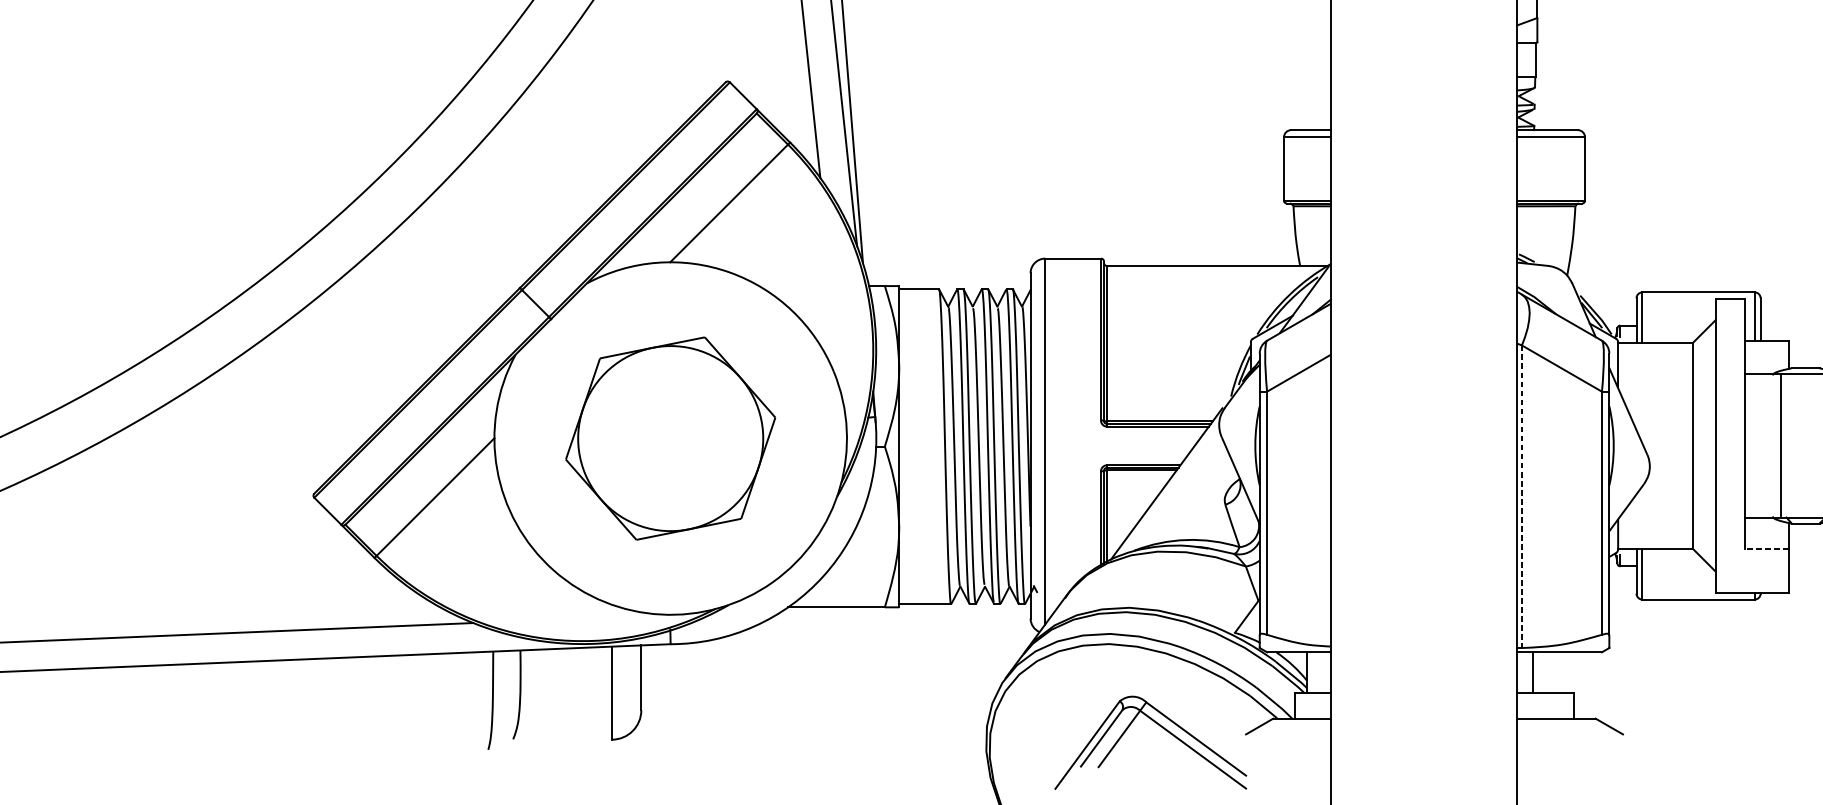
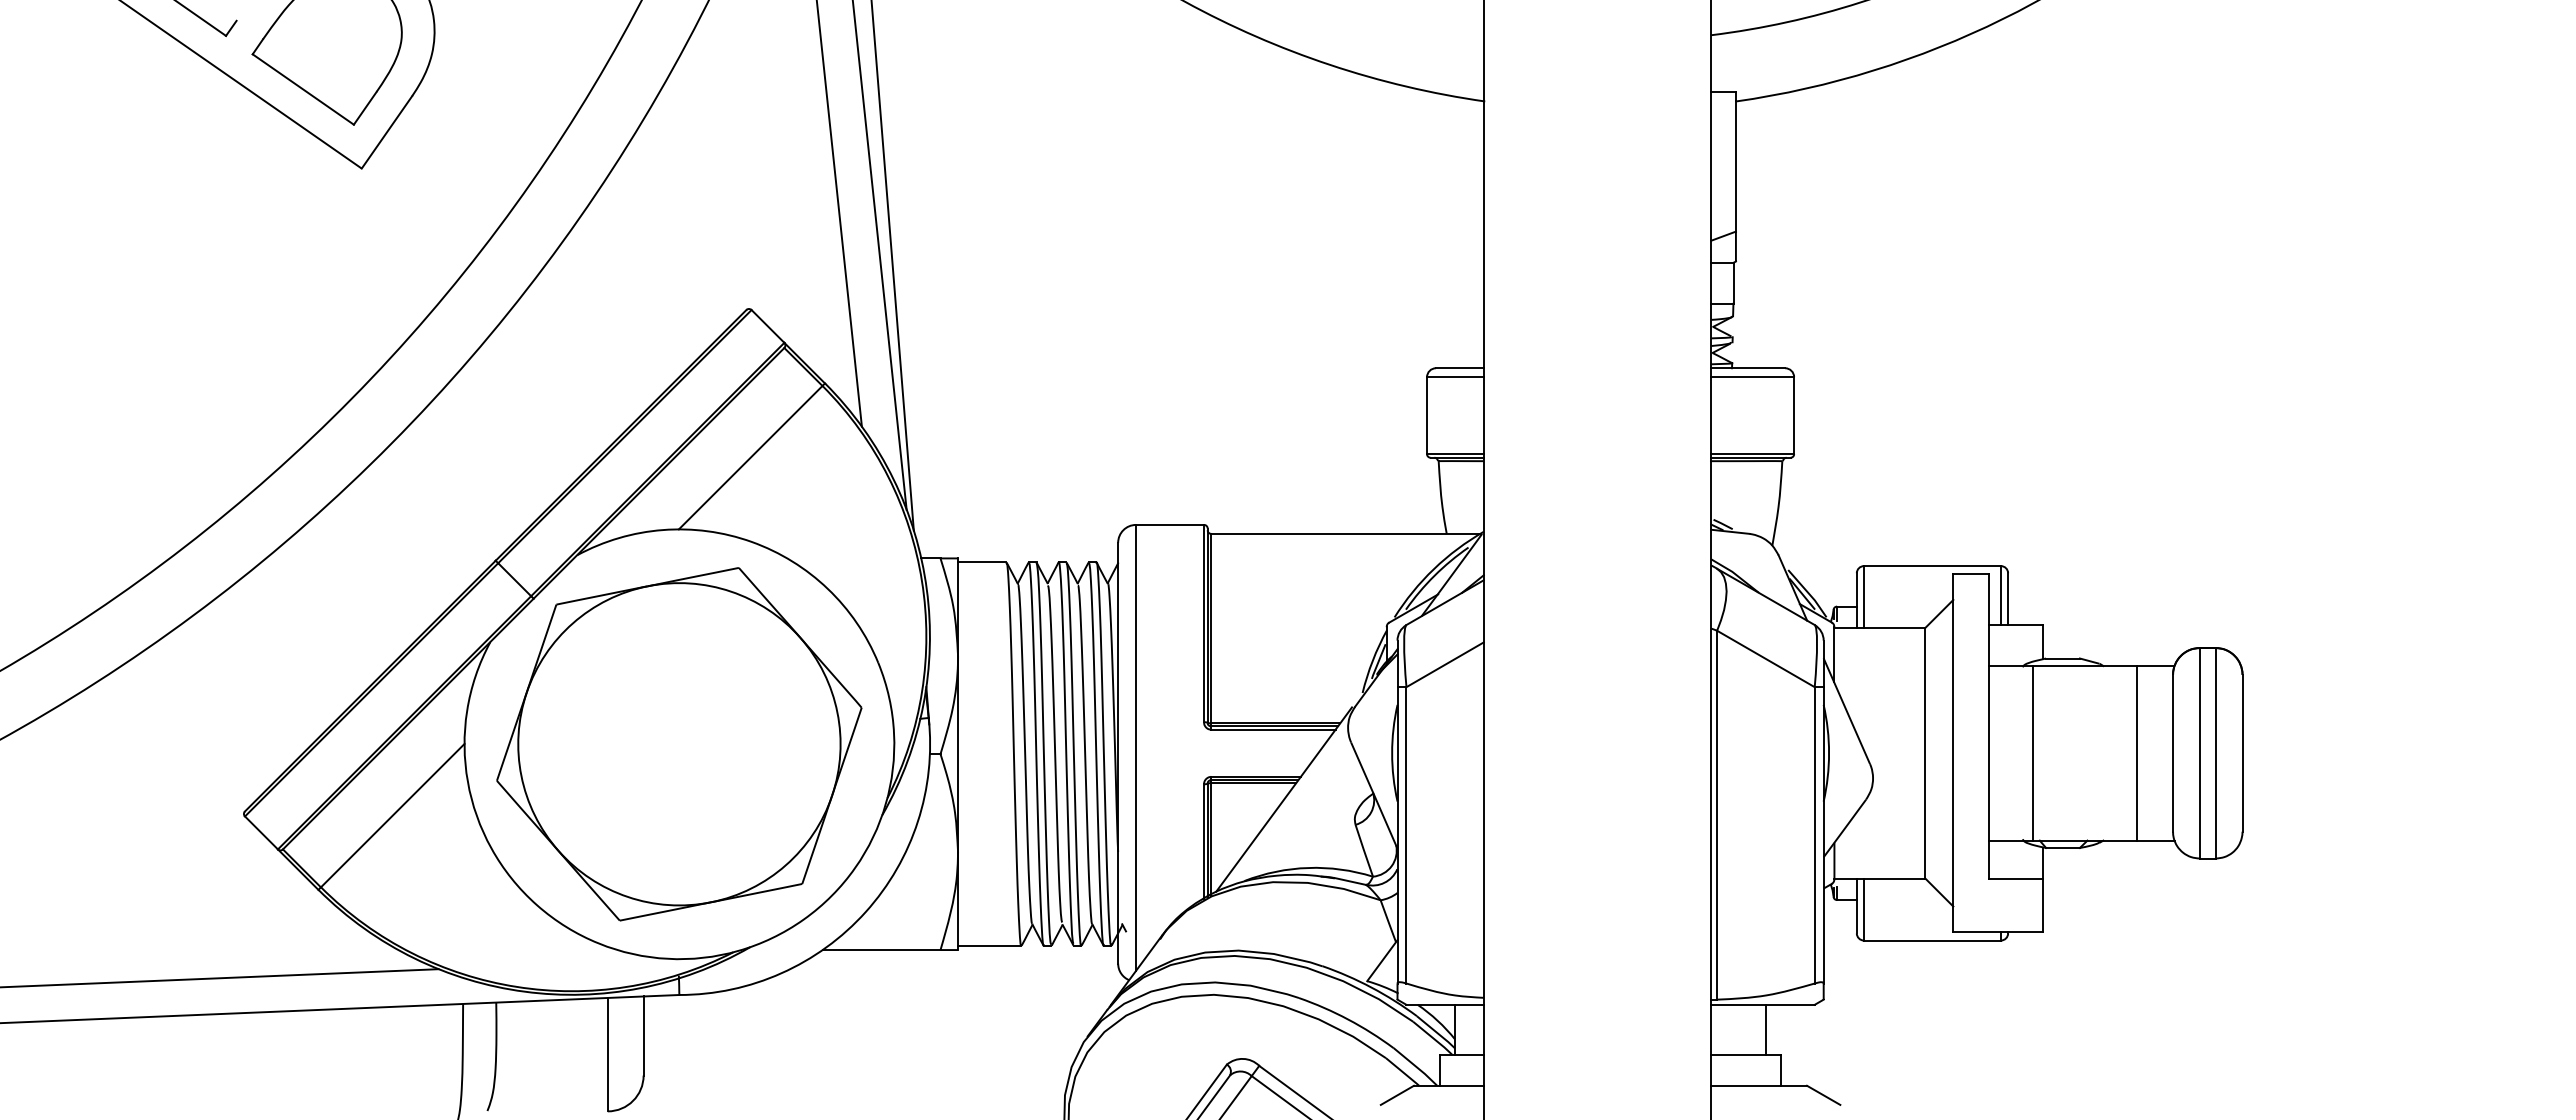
part: (670, 438) -> (679, 744), size x1.43
line: (1522, 496) -> (1717, 815), dashed -> solid
line: (1767, 548) -> (2016, 878), dashed -> solid
line: (1532, 672) -> (1765, 1029), moved

